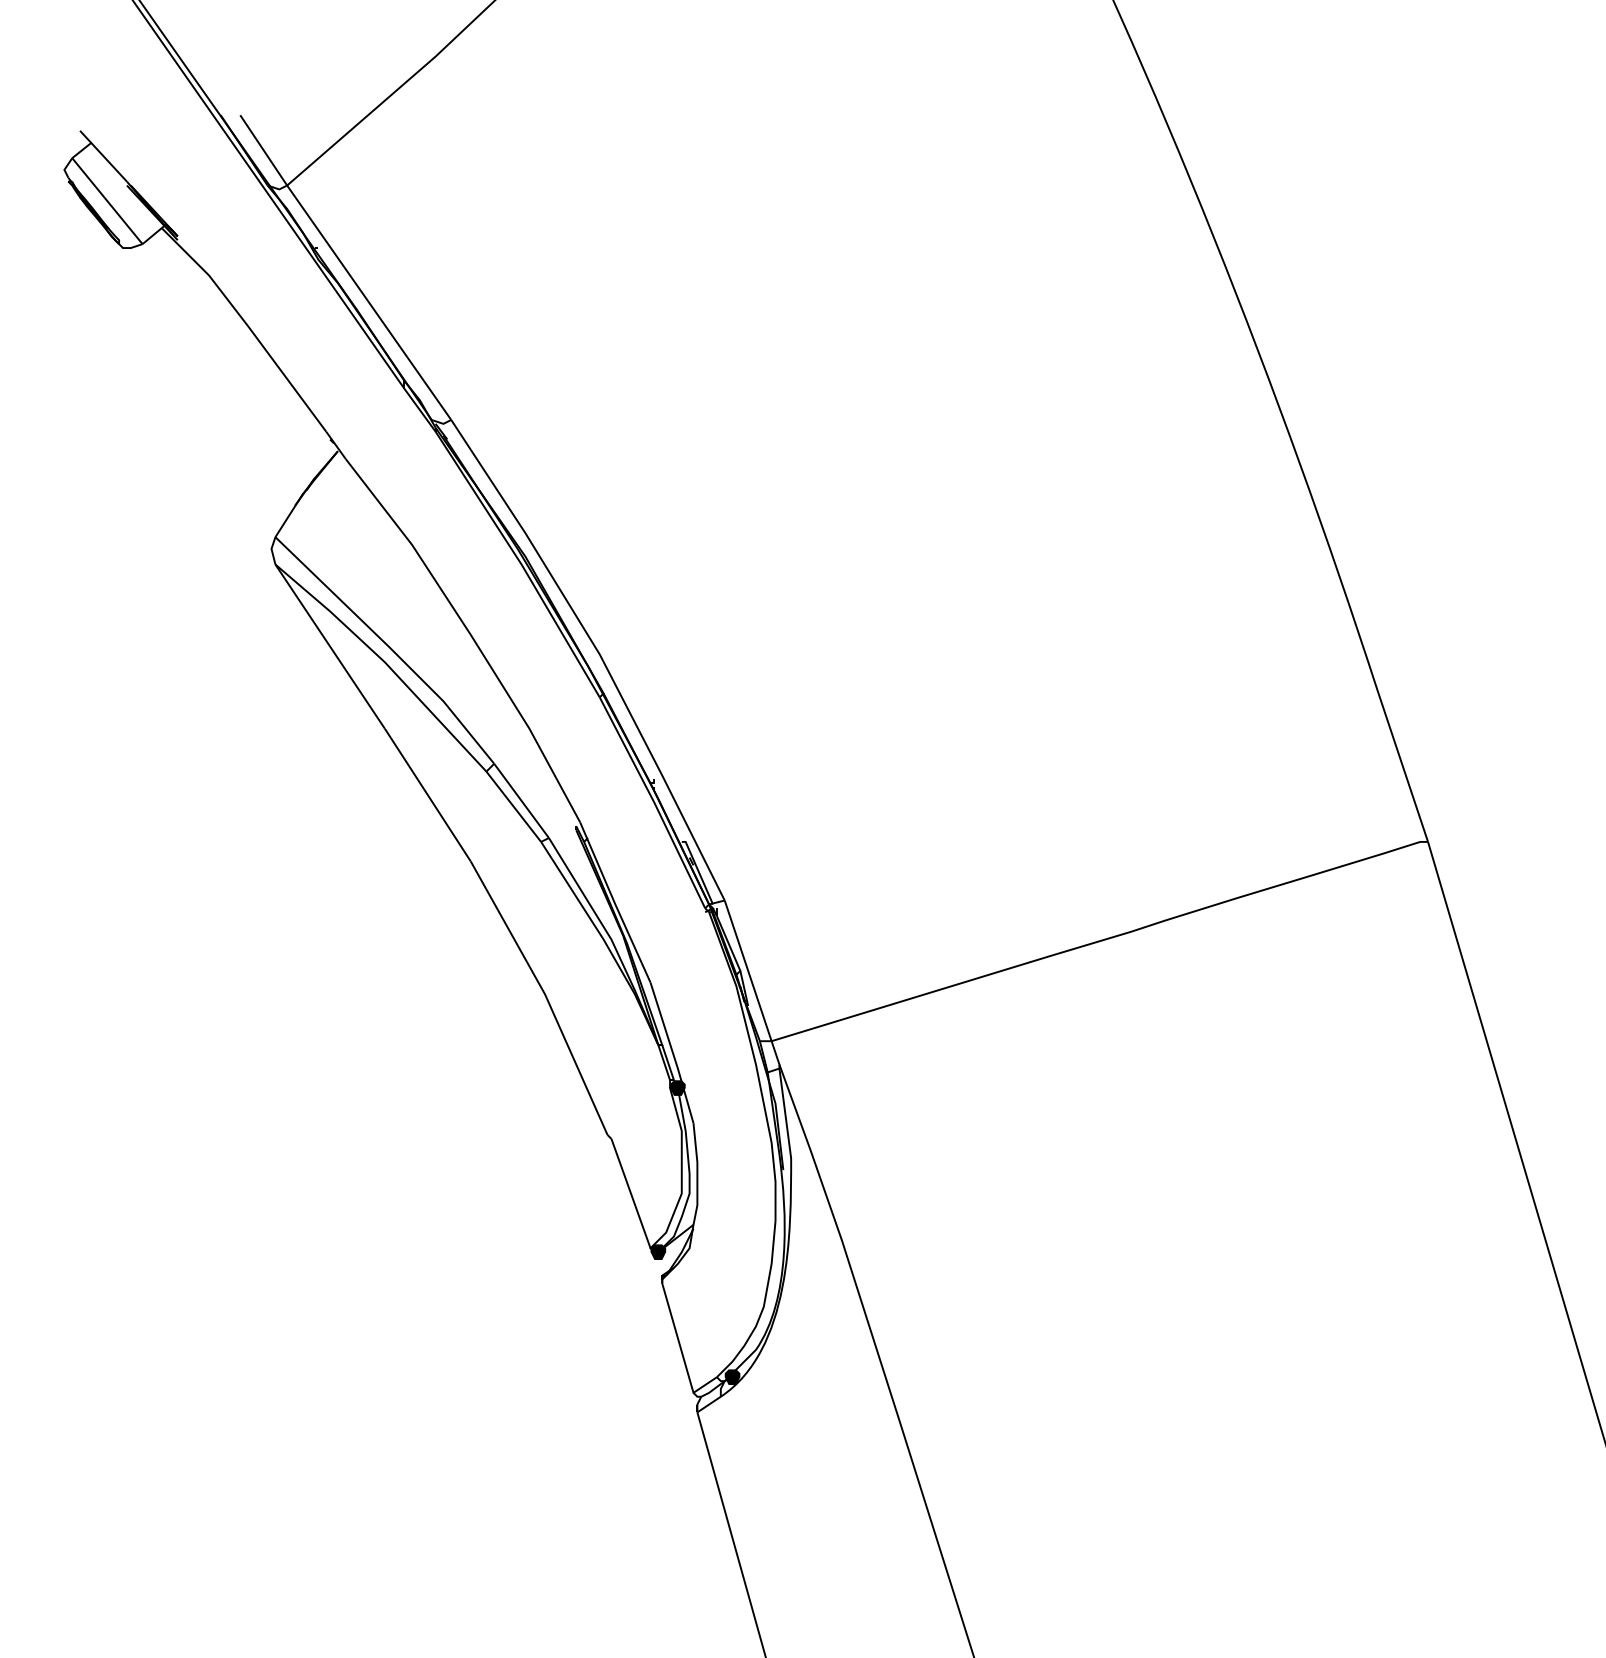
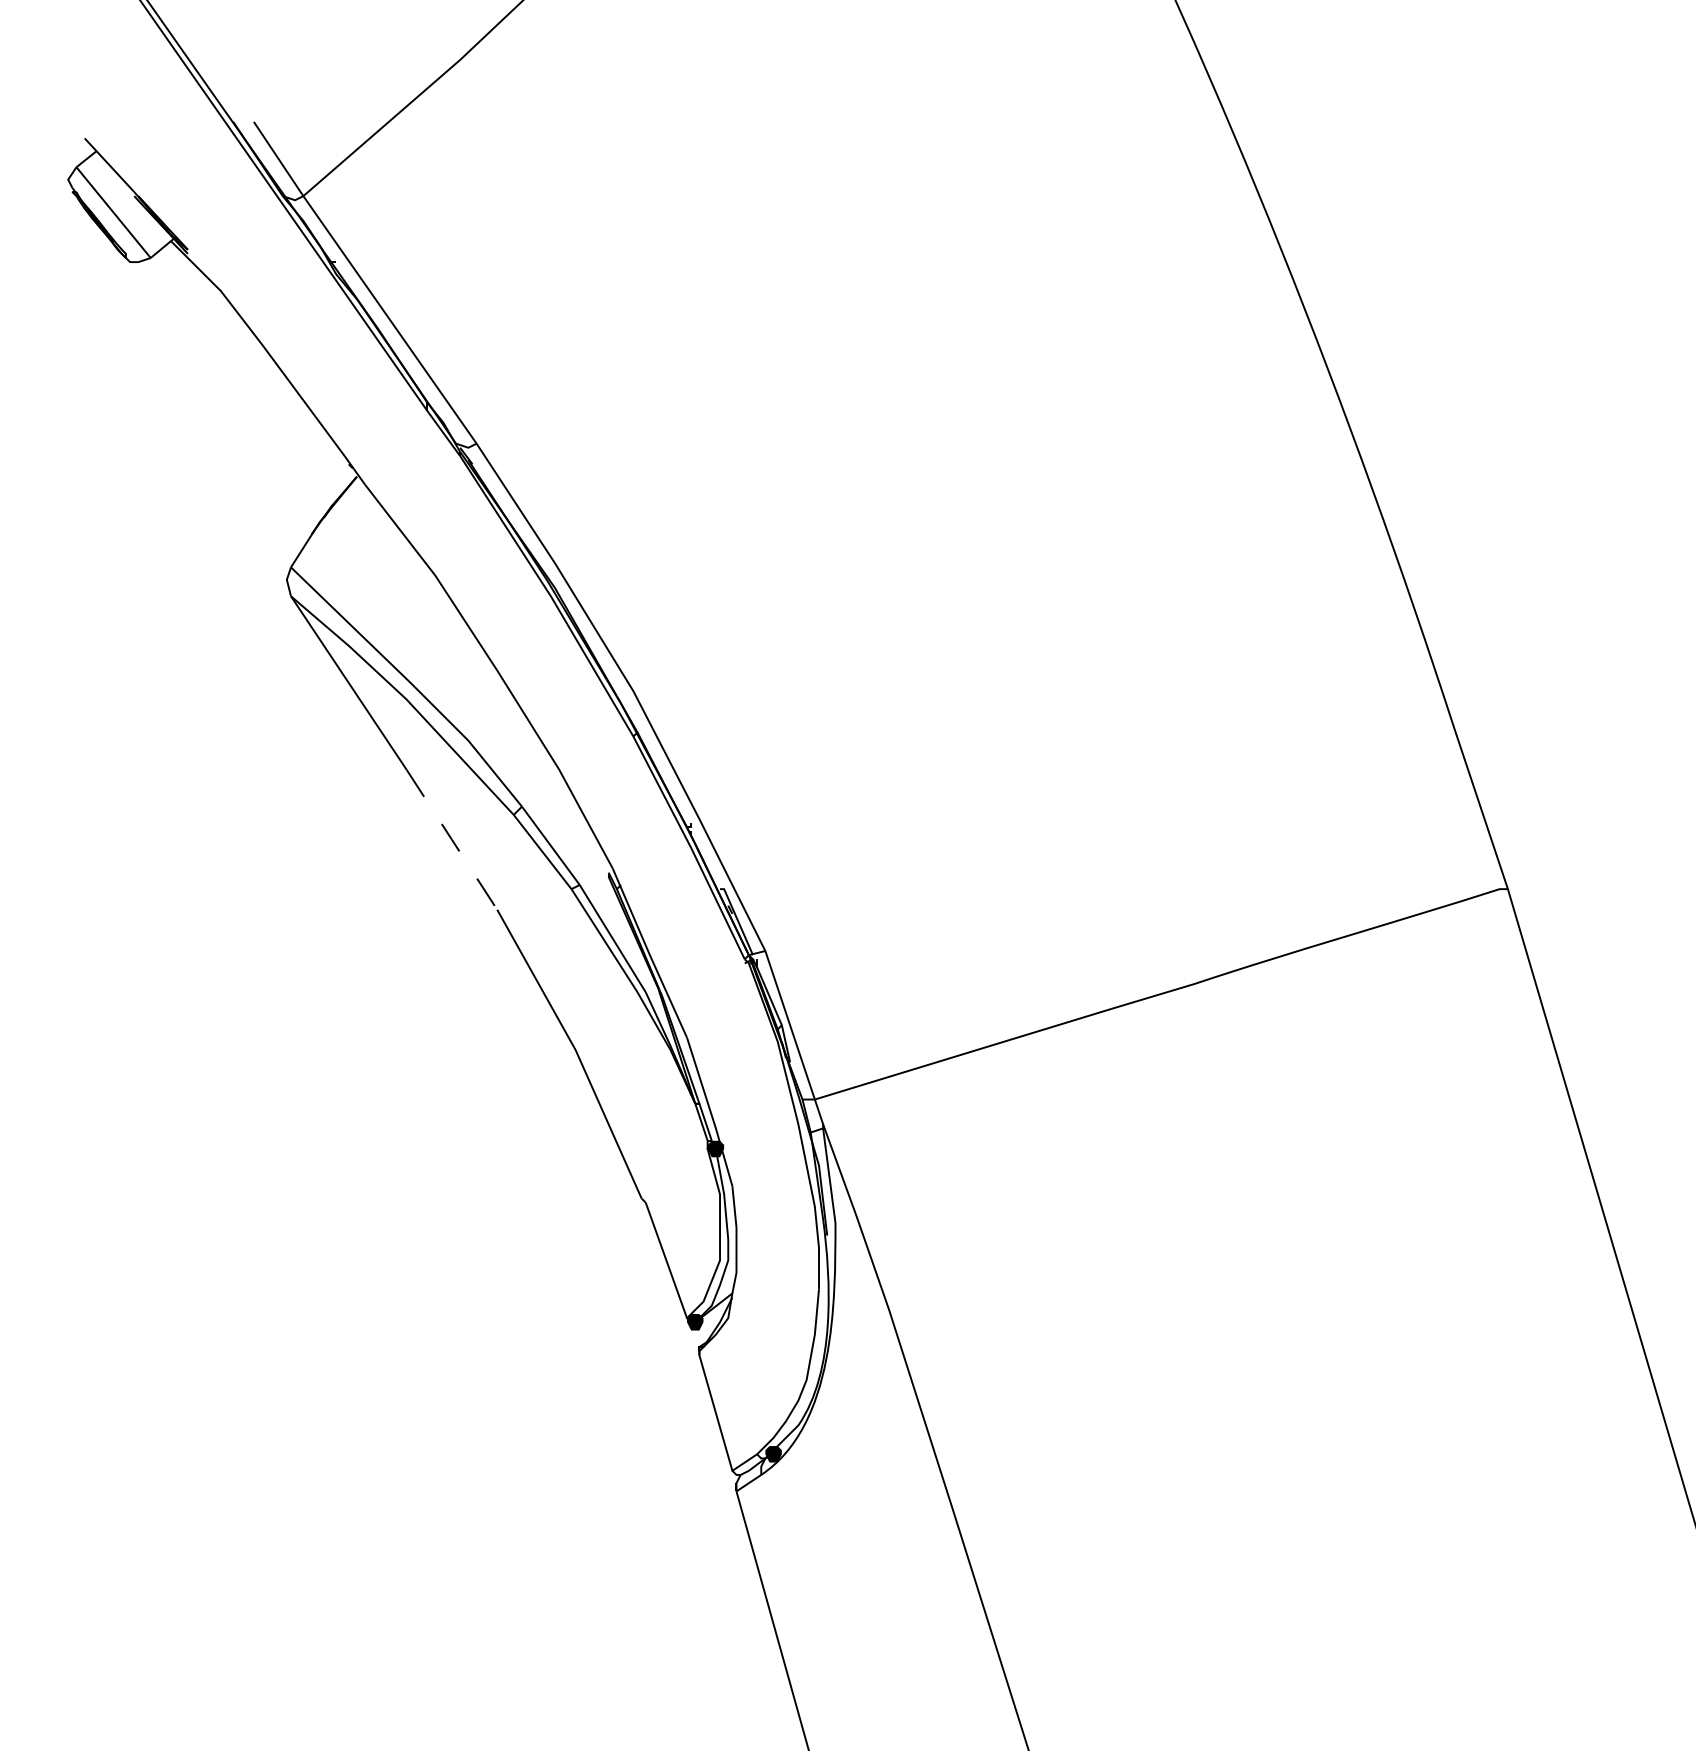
line: (427, 795) -> (451, 840), solid -> dashed

